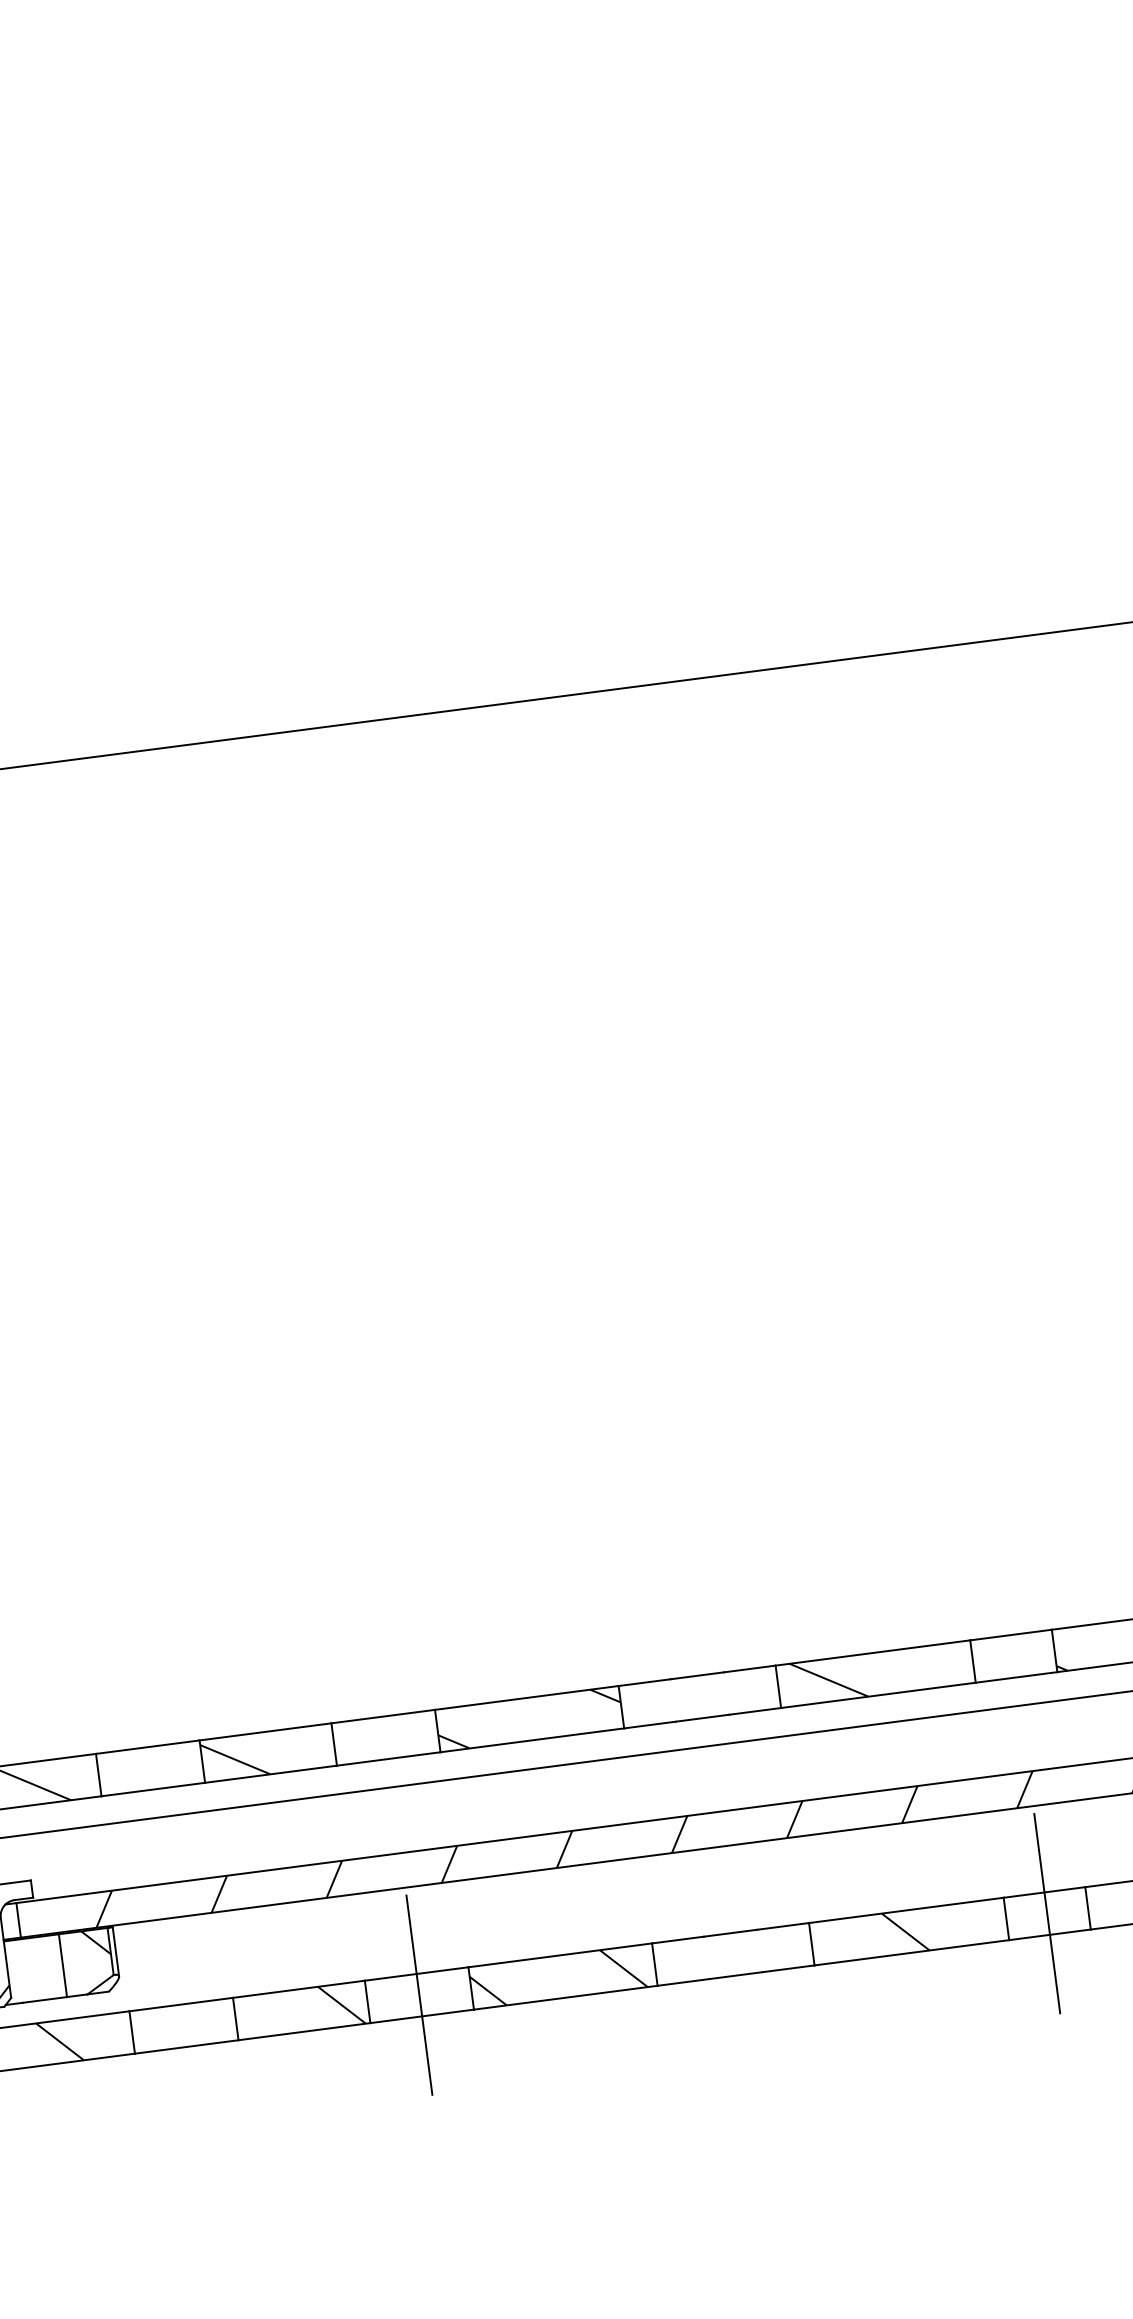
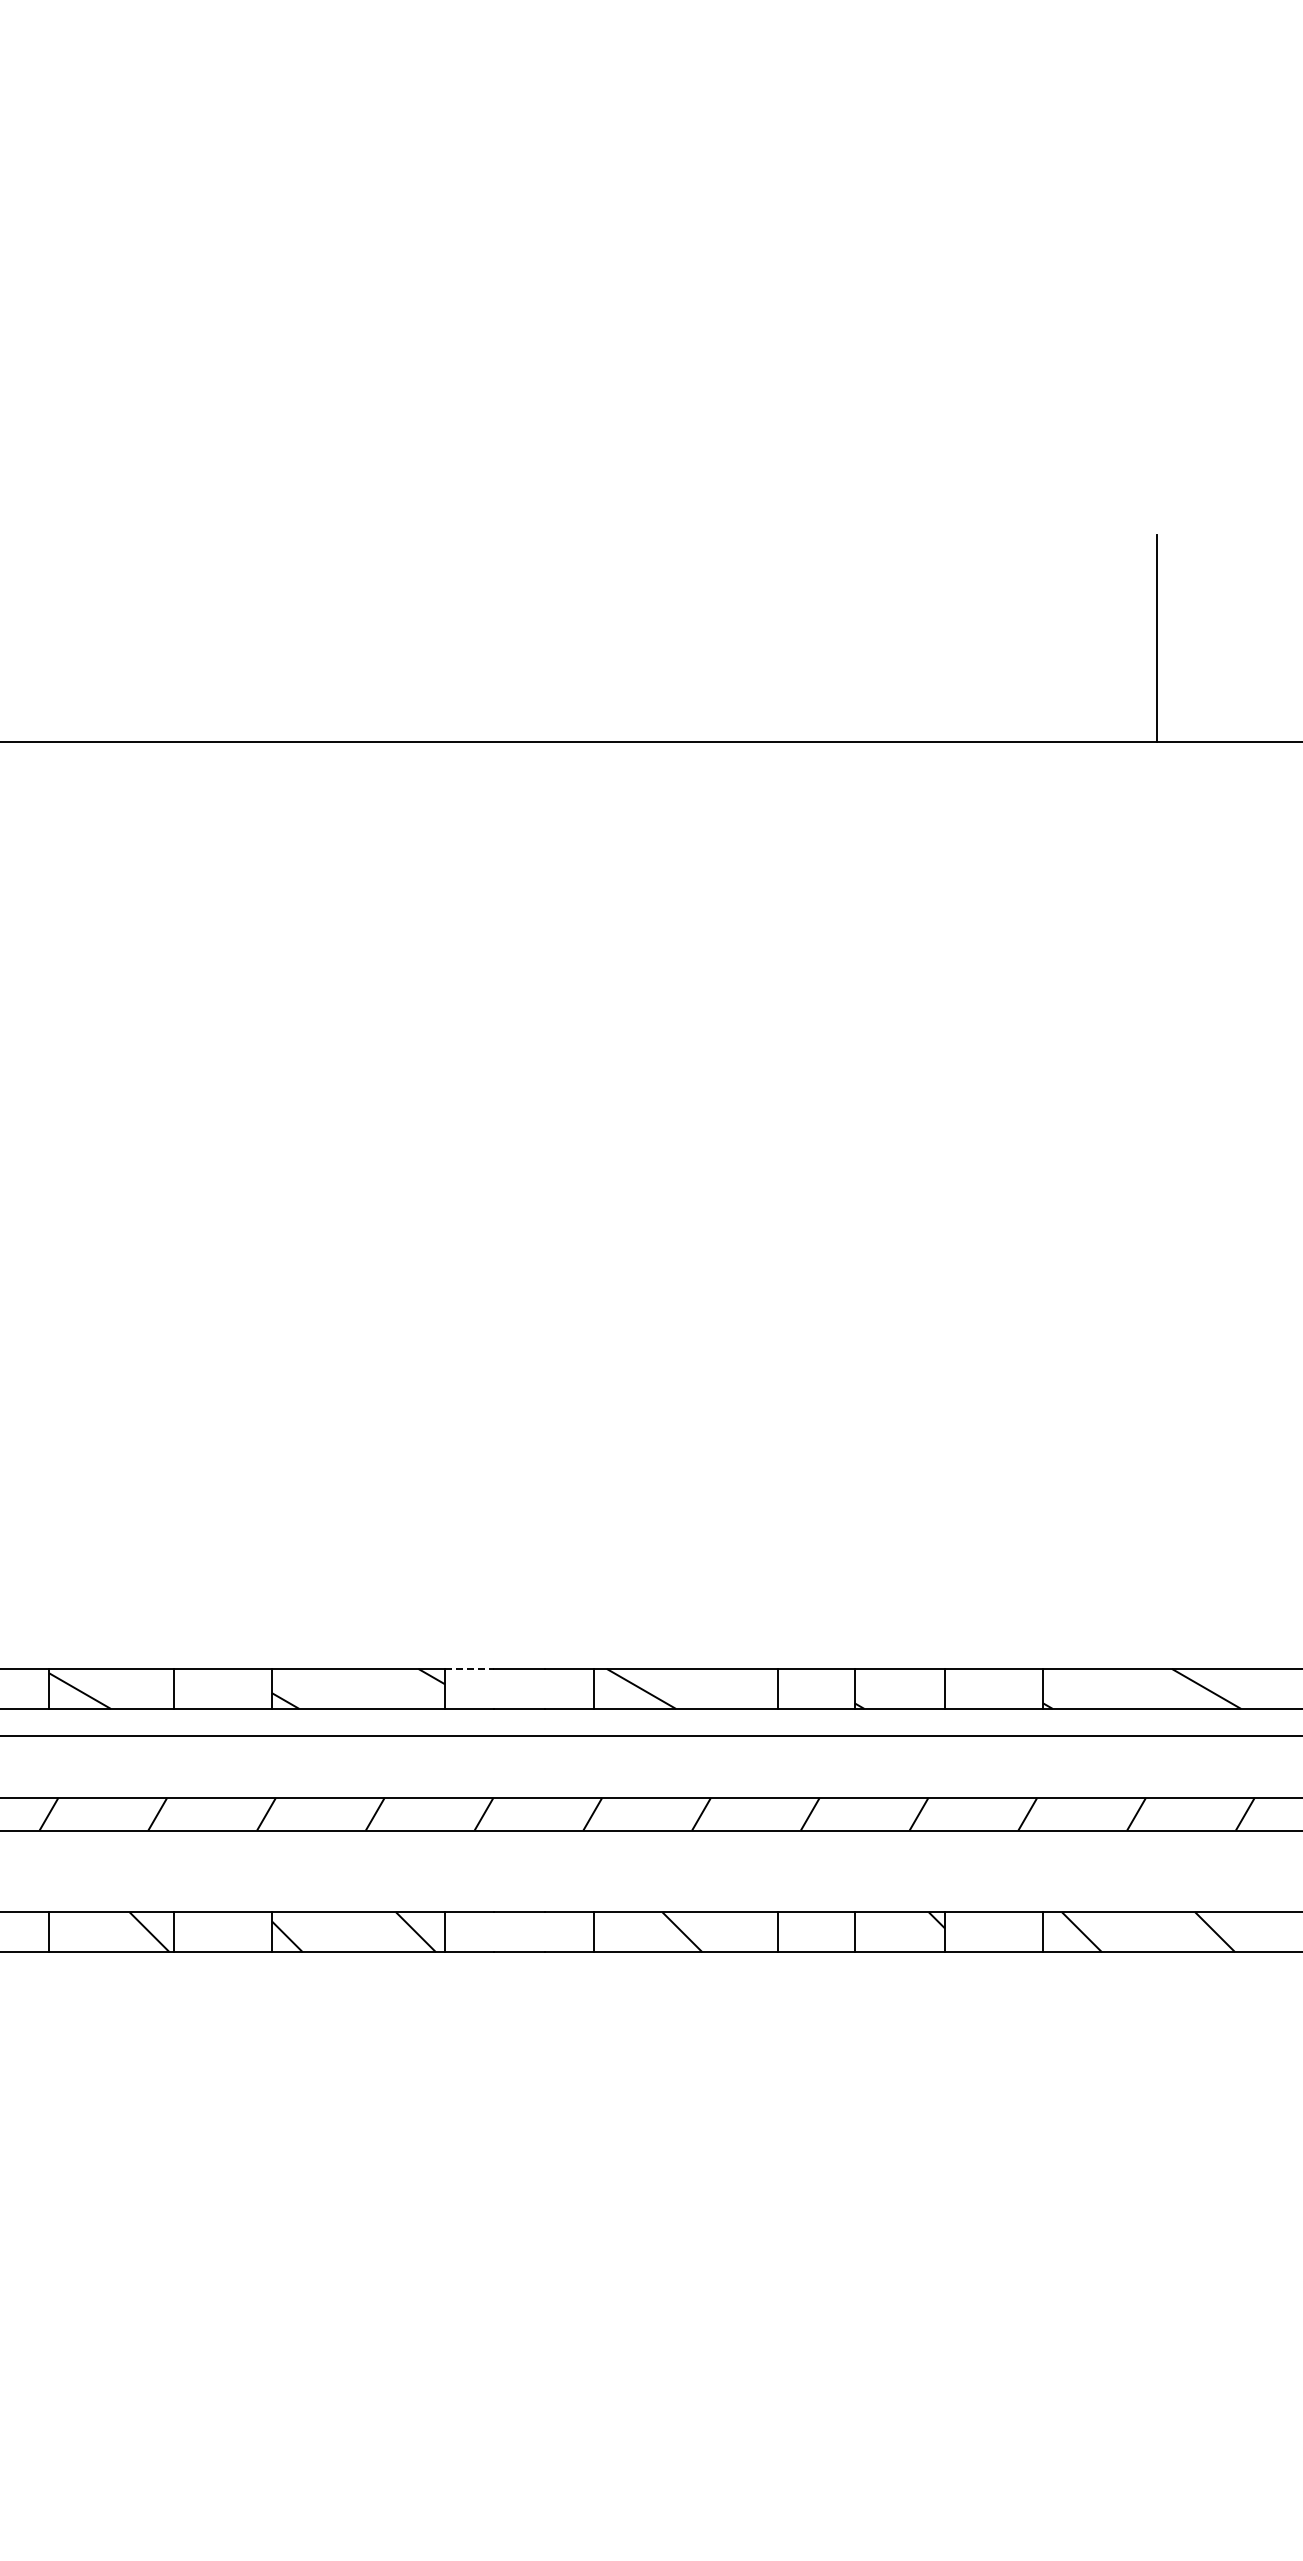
line: (645, 1682) -> (470, 1668), solid -> dashed
line: (1047, 1912) -> (816, 1931), removed
line: (419, 1994) -> (222, 1931), removed

